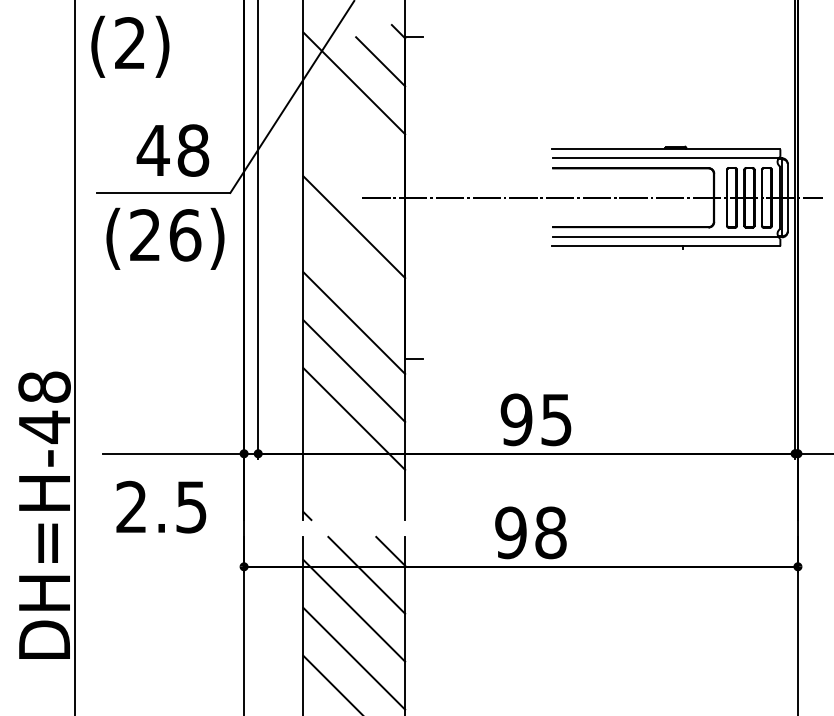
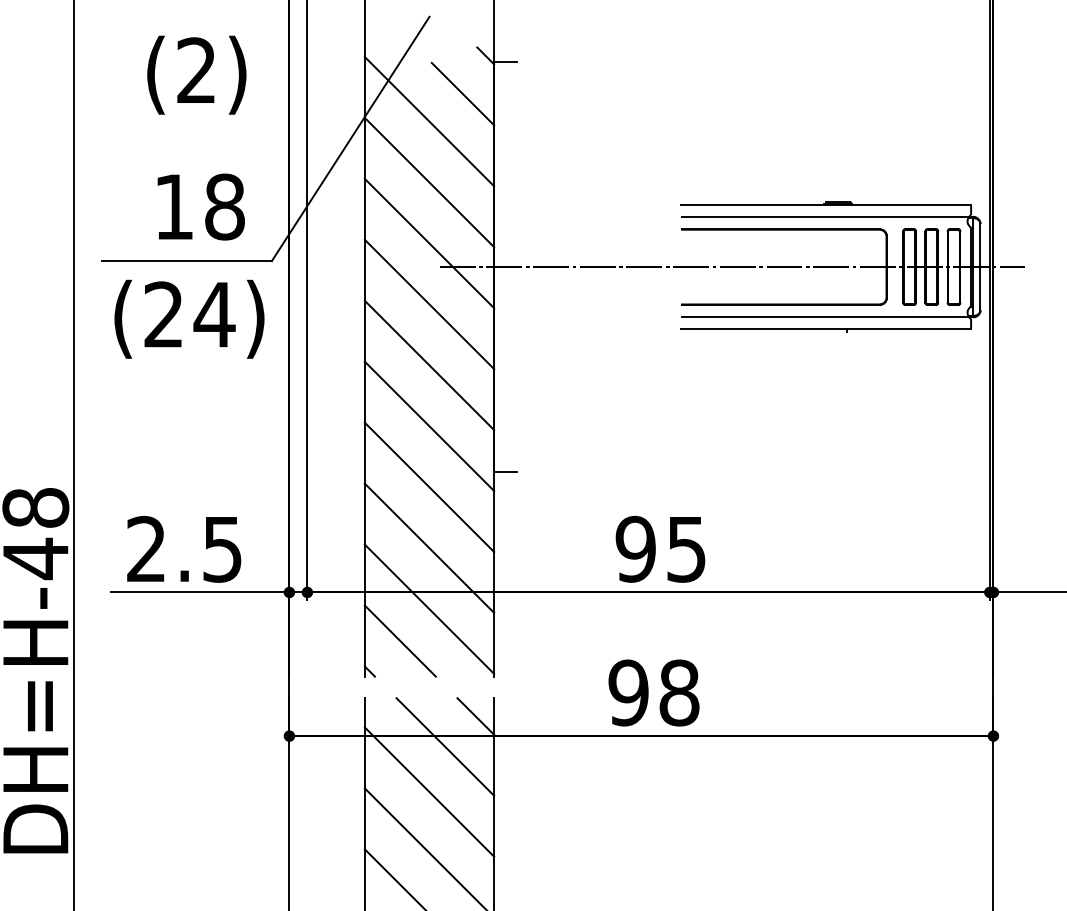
text: (130, 46) -> (196, 74), moved
line: (354, 131) -> (429, 182), added
text: (152, 150) -> (173, 206), 48 -> 18
line: (354, 179) -> (429, 243), added
text: (185, 235) -> (214, 314), (26) -> (24)
line: (354, 275) -> (429, 365), added
line: (354, 466) -> (429, 608), added
line: (330, 491) -> (399, 640), added
text: (161, 506) -> (184, 548), moved

